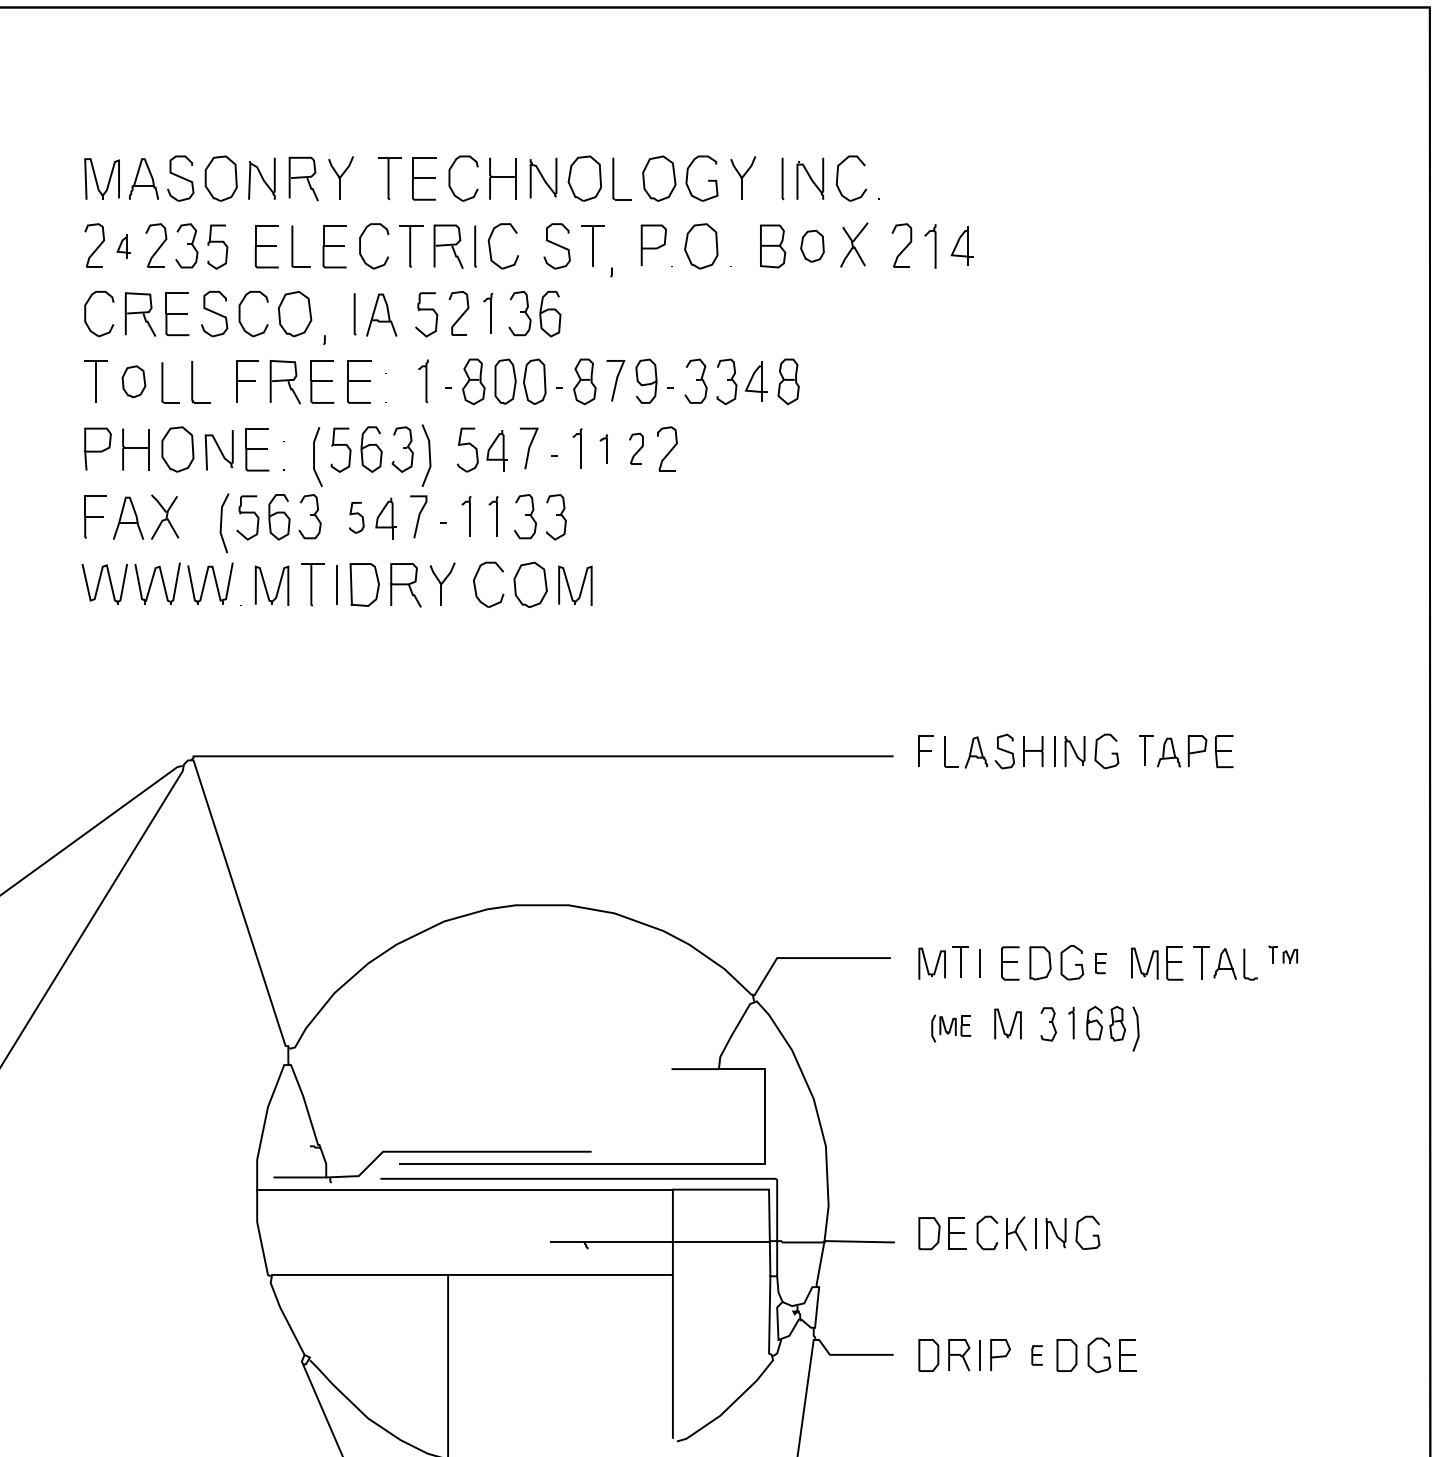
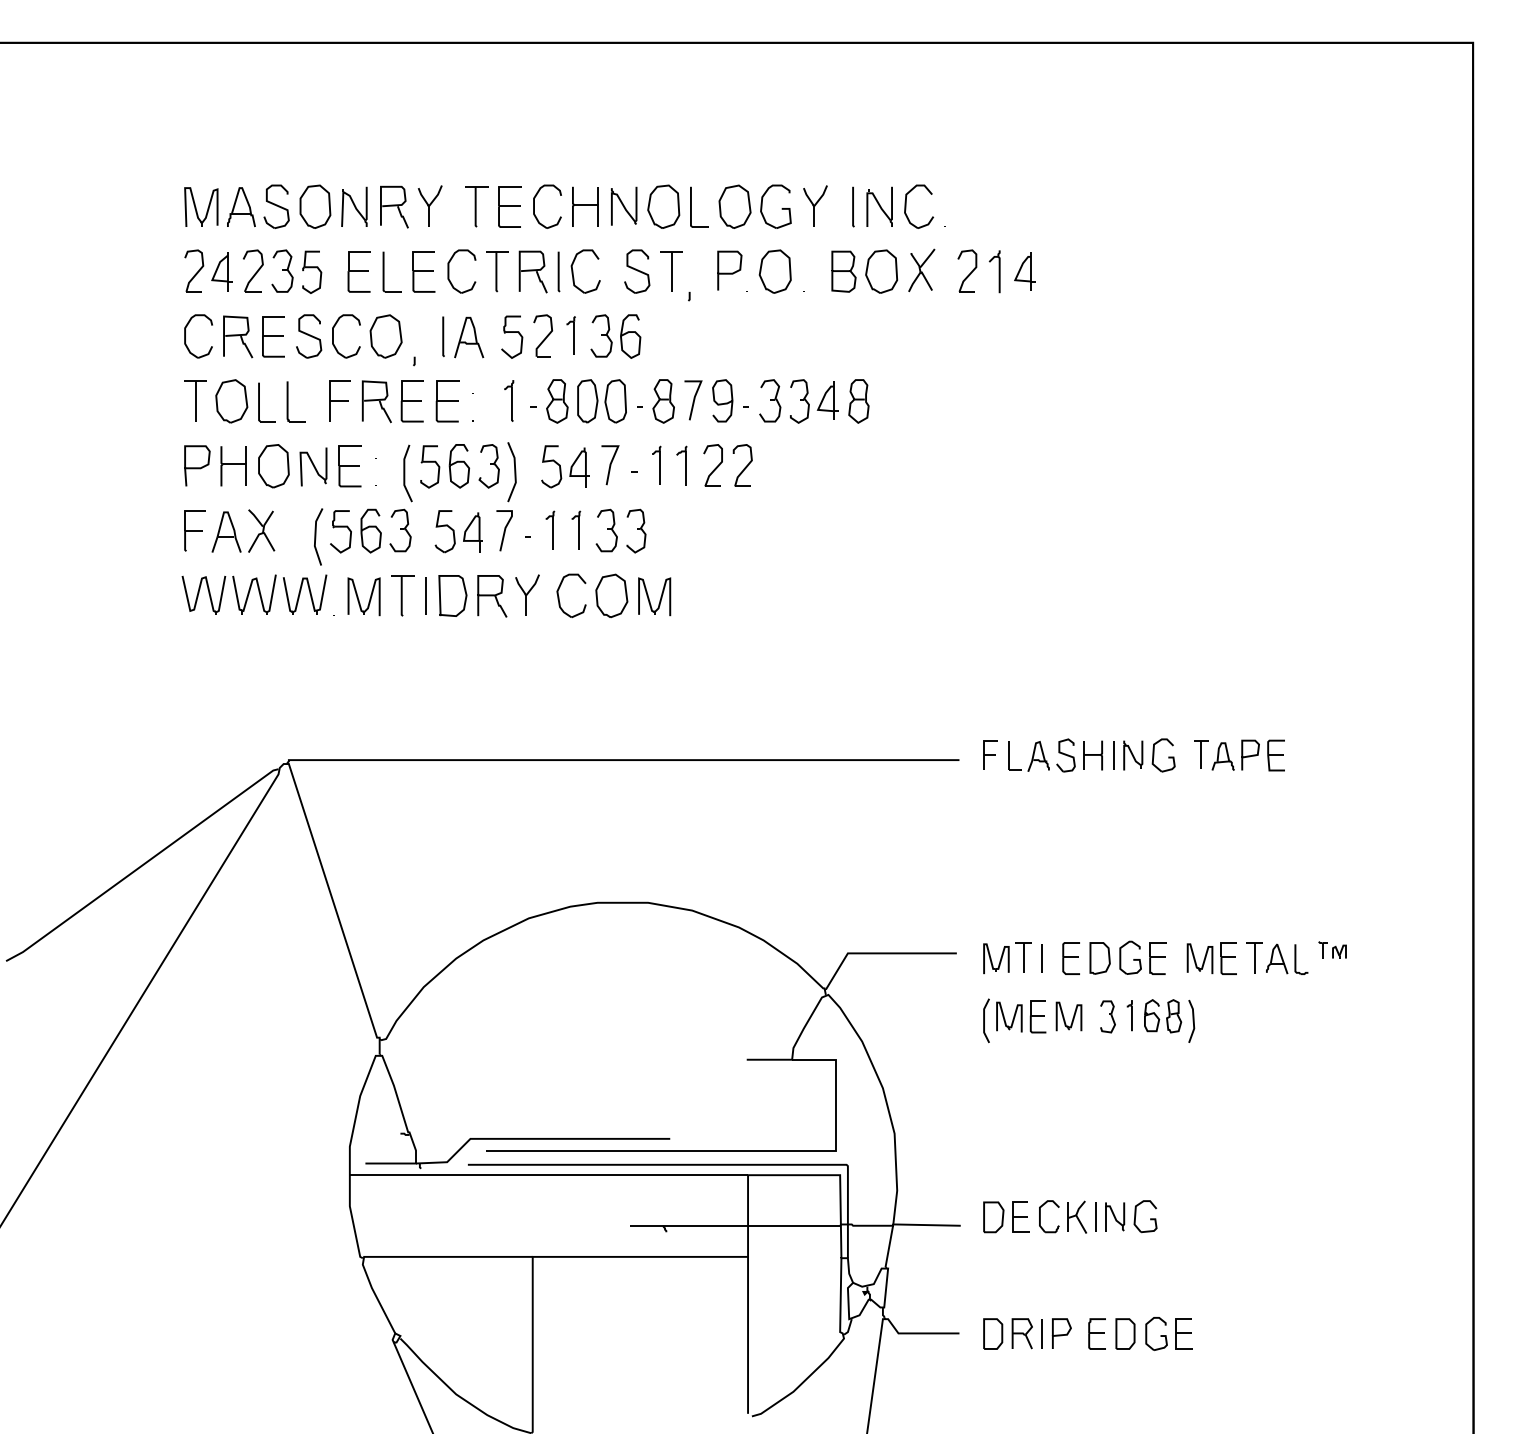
part: (123, 246) -> (221, 271), size x1.67
part: (812, 246) -> (881, 271), size x1.43
part: (133, 381) -> (231, 401), size x1.43
part: (603, 448) -> (681, 465), size x1.43
part: (635, 448) -> (712, 465), size x1.43
part: (355, 517) -> (444, 531), size x1.43
part: (1100, 963) -> (1157, 958), size x1.67
part: (951, 1028) -> (1014, 1020), size x1.67
part: (1036, 1354) -> (1096, 1333), size x1.67

